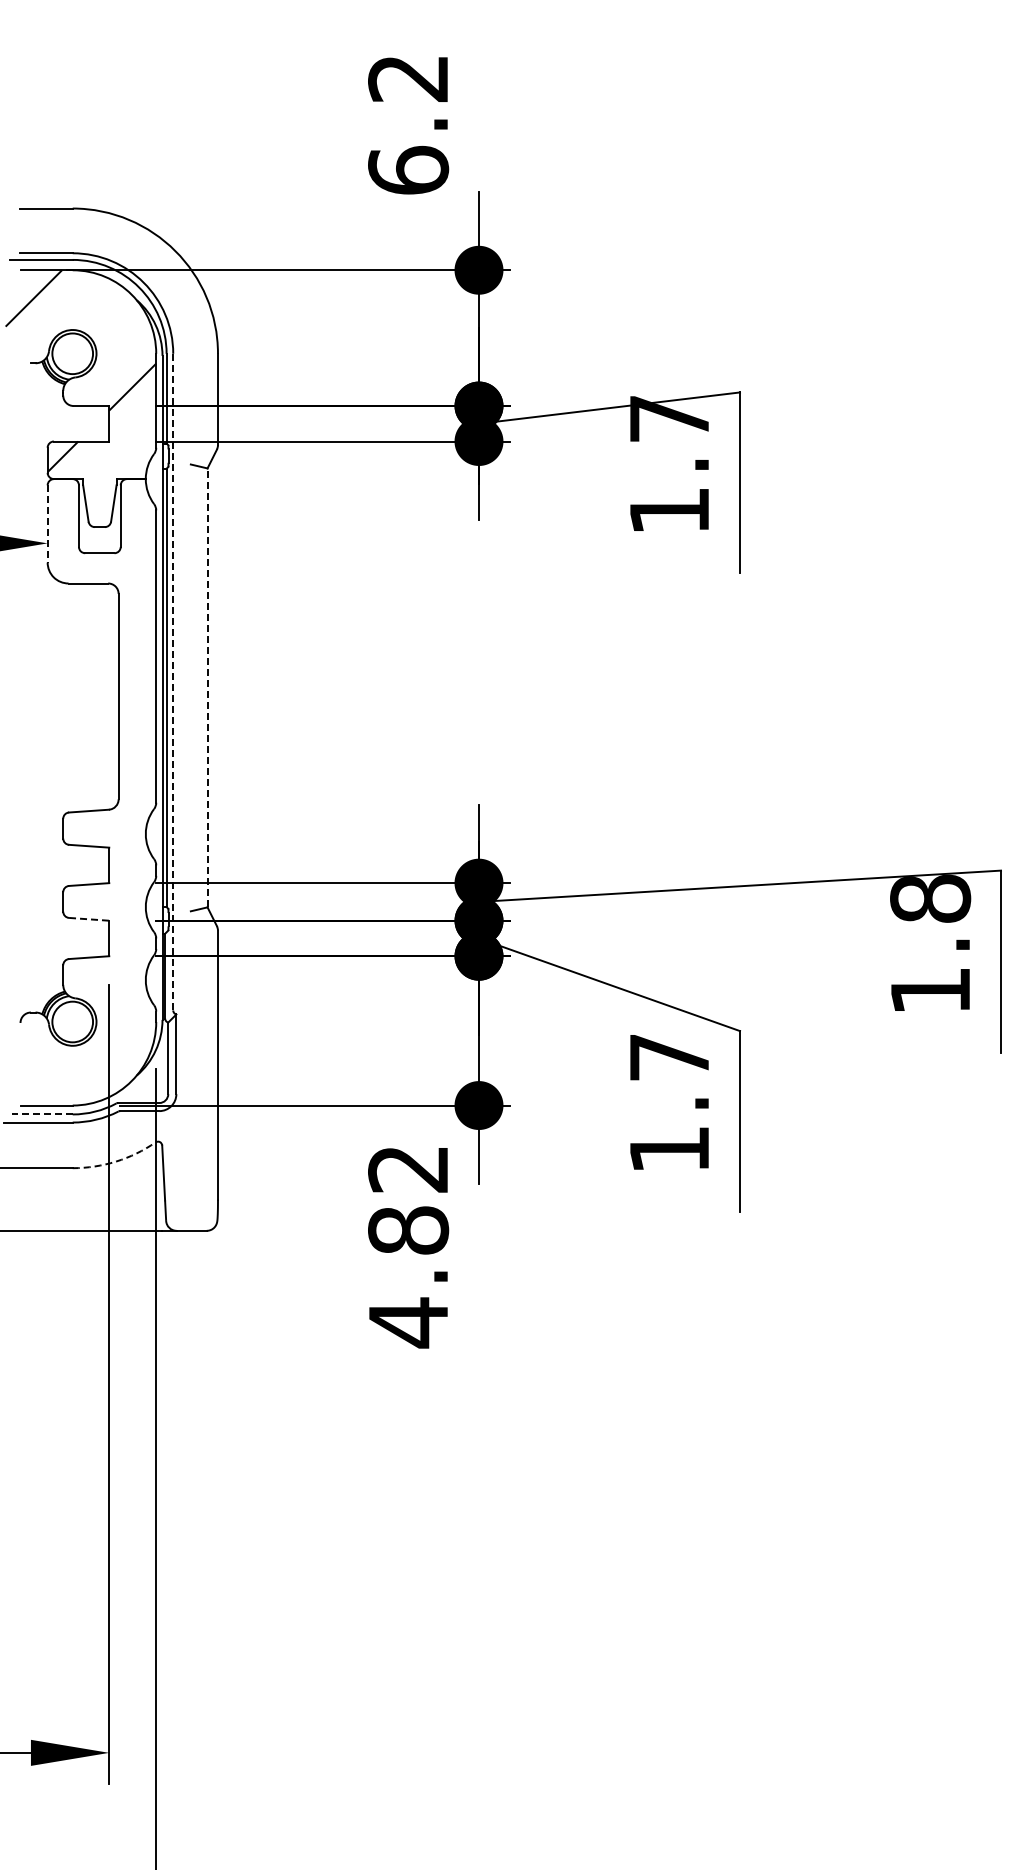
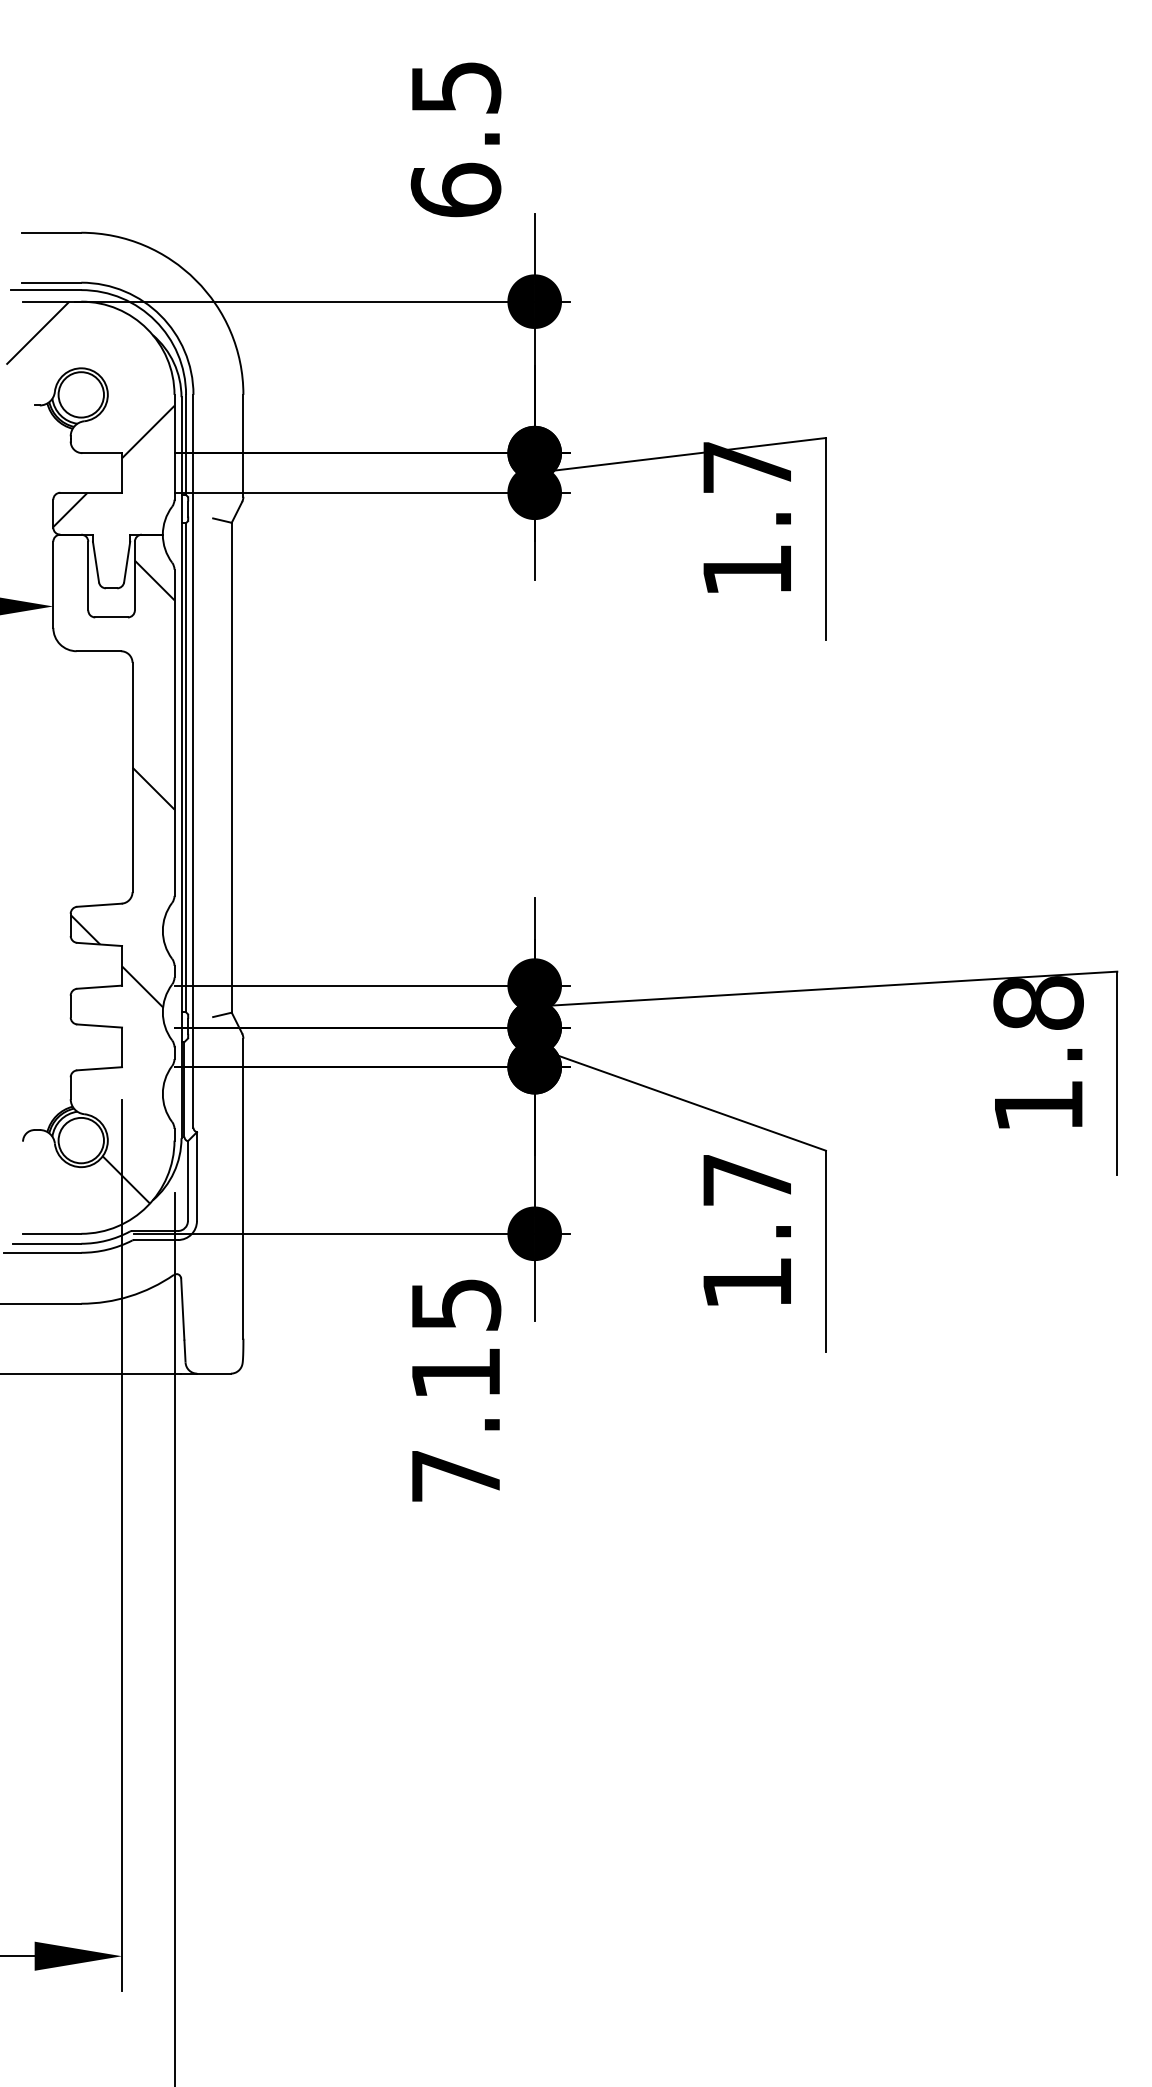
text: (408, 78) -> (456, 87), 6.2 -> 6.5
line: (47, 523) -> (53, 584), dashed -> solid
line: (173, 682) -> (193, 761), dashed -> solid
line: (207, 687) -> (231, 767), dashed -> solid
hatch: (109, 790) -> (122, 882), added
line: (89, 919) -> (100, 1026), dashed -> solid
line: (42, 1114) -> (47, 1243), dashed -> solid
arc: (116, 1161) -> (130, 1296), dashed -> solid
text: (408, 1247) -> (456, 1392), 4.82 -> 7.15

